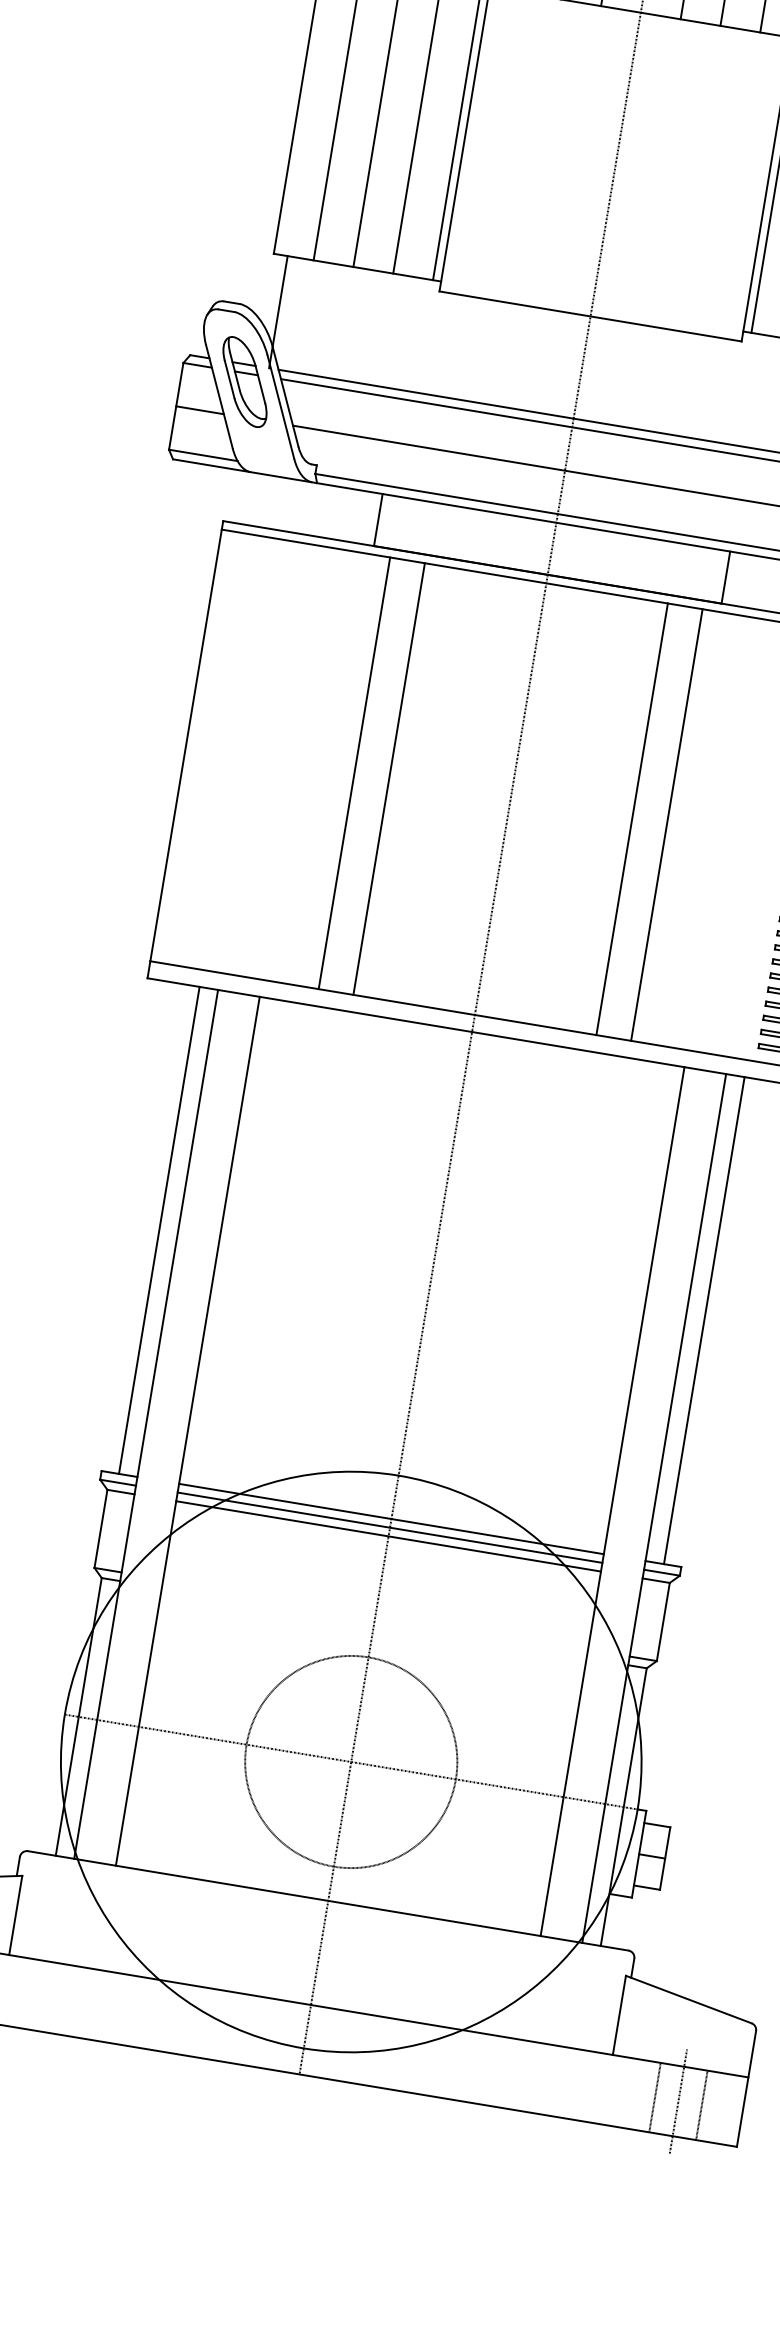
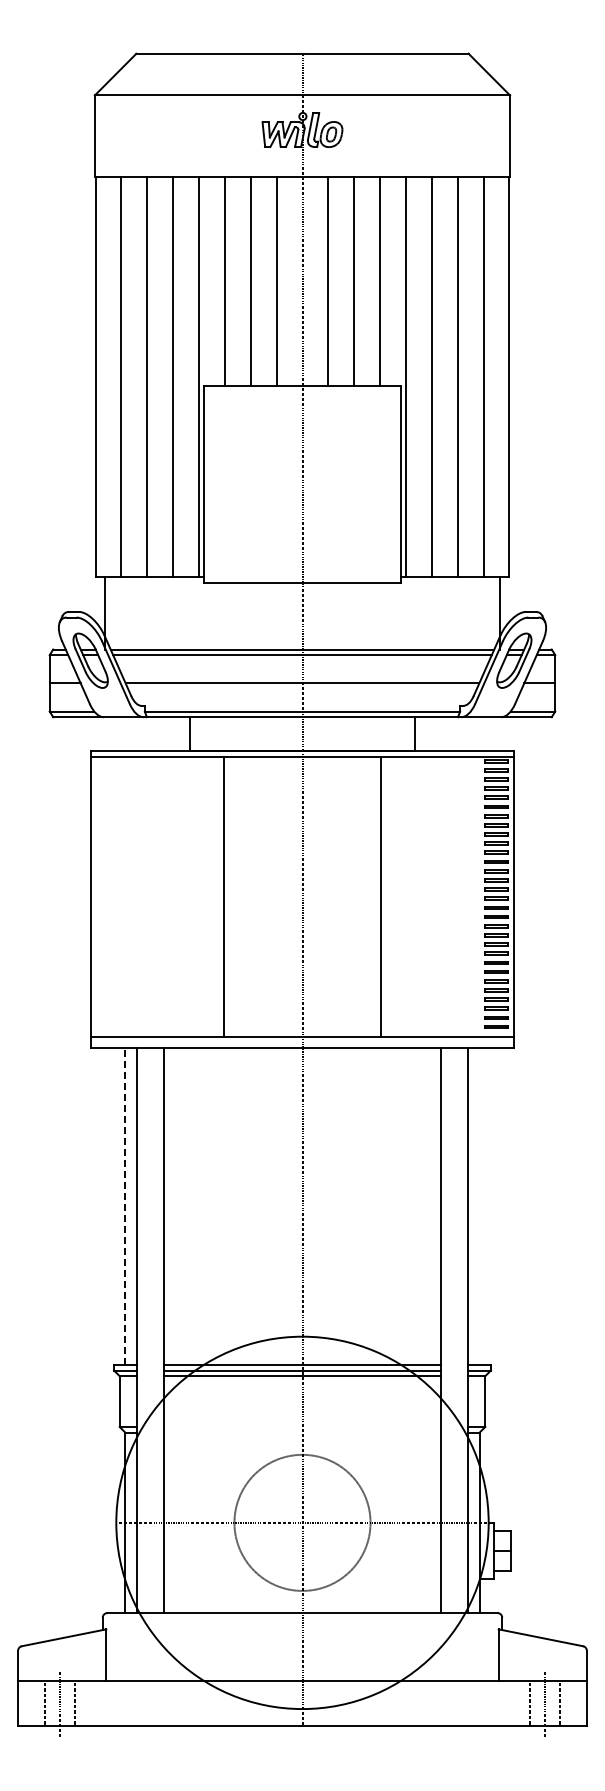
line: (353, 772) -> (200, 896), removed
line: (667, 824) -> (404, 896), removed
line: (159, 1230) -> (125, 1206), solid -> dashed
line: (704, 1320) -> (479, 1206), removed

